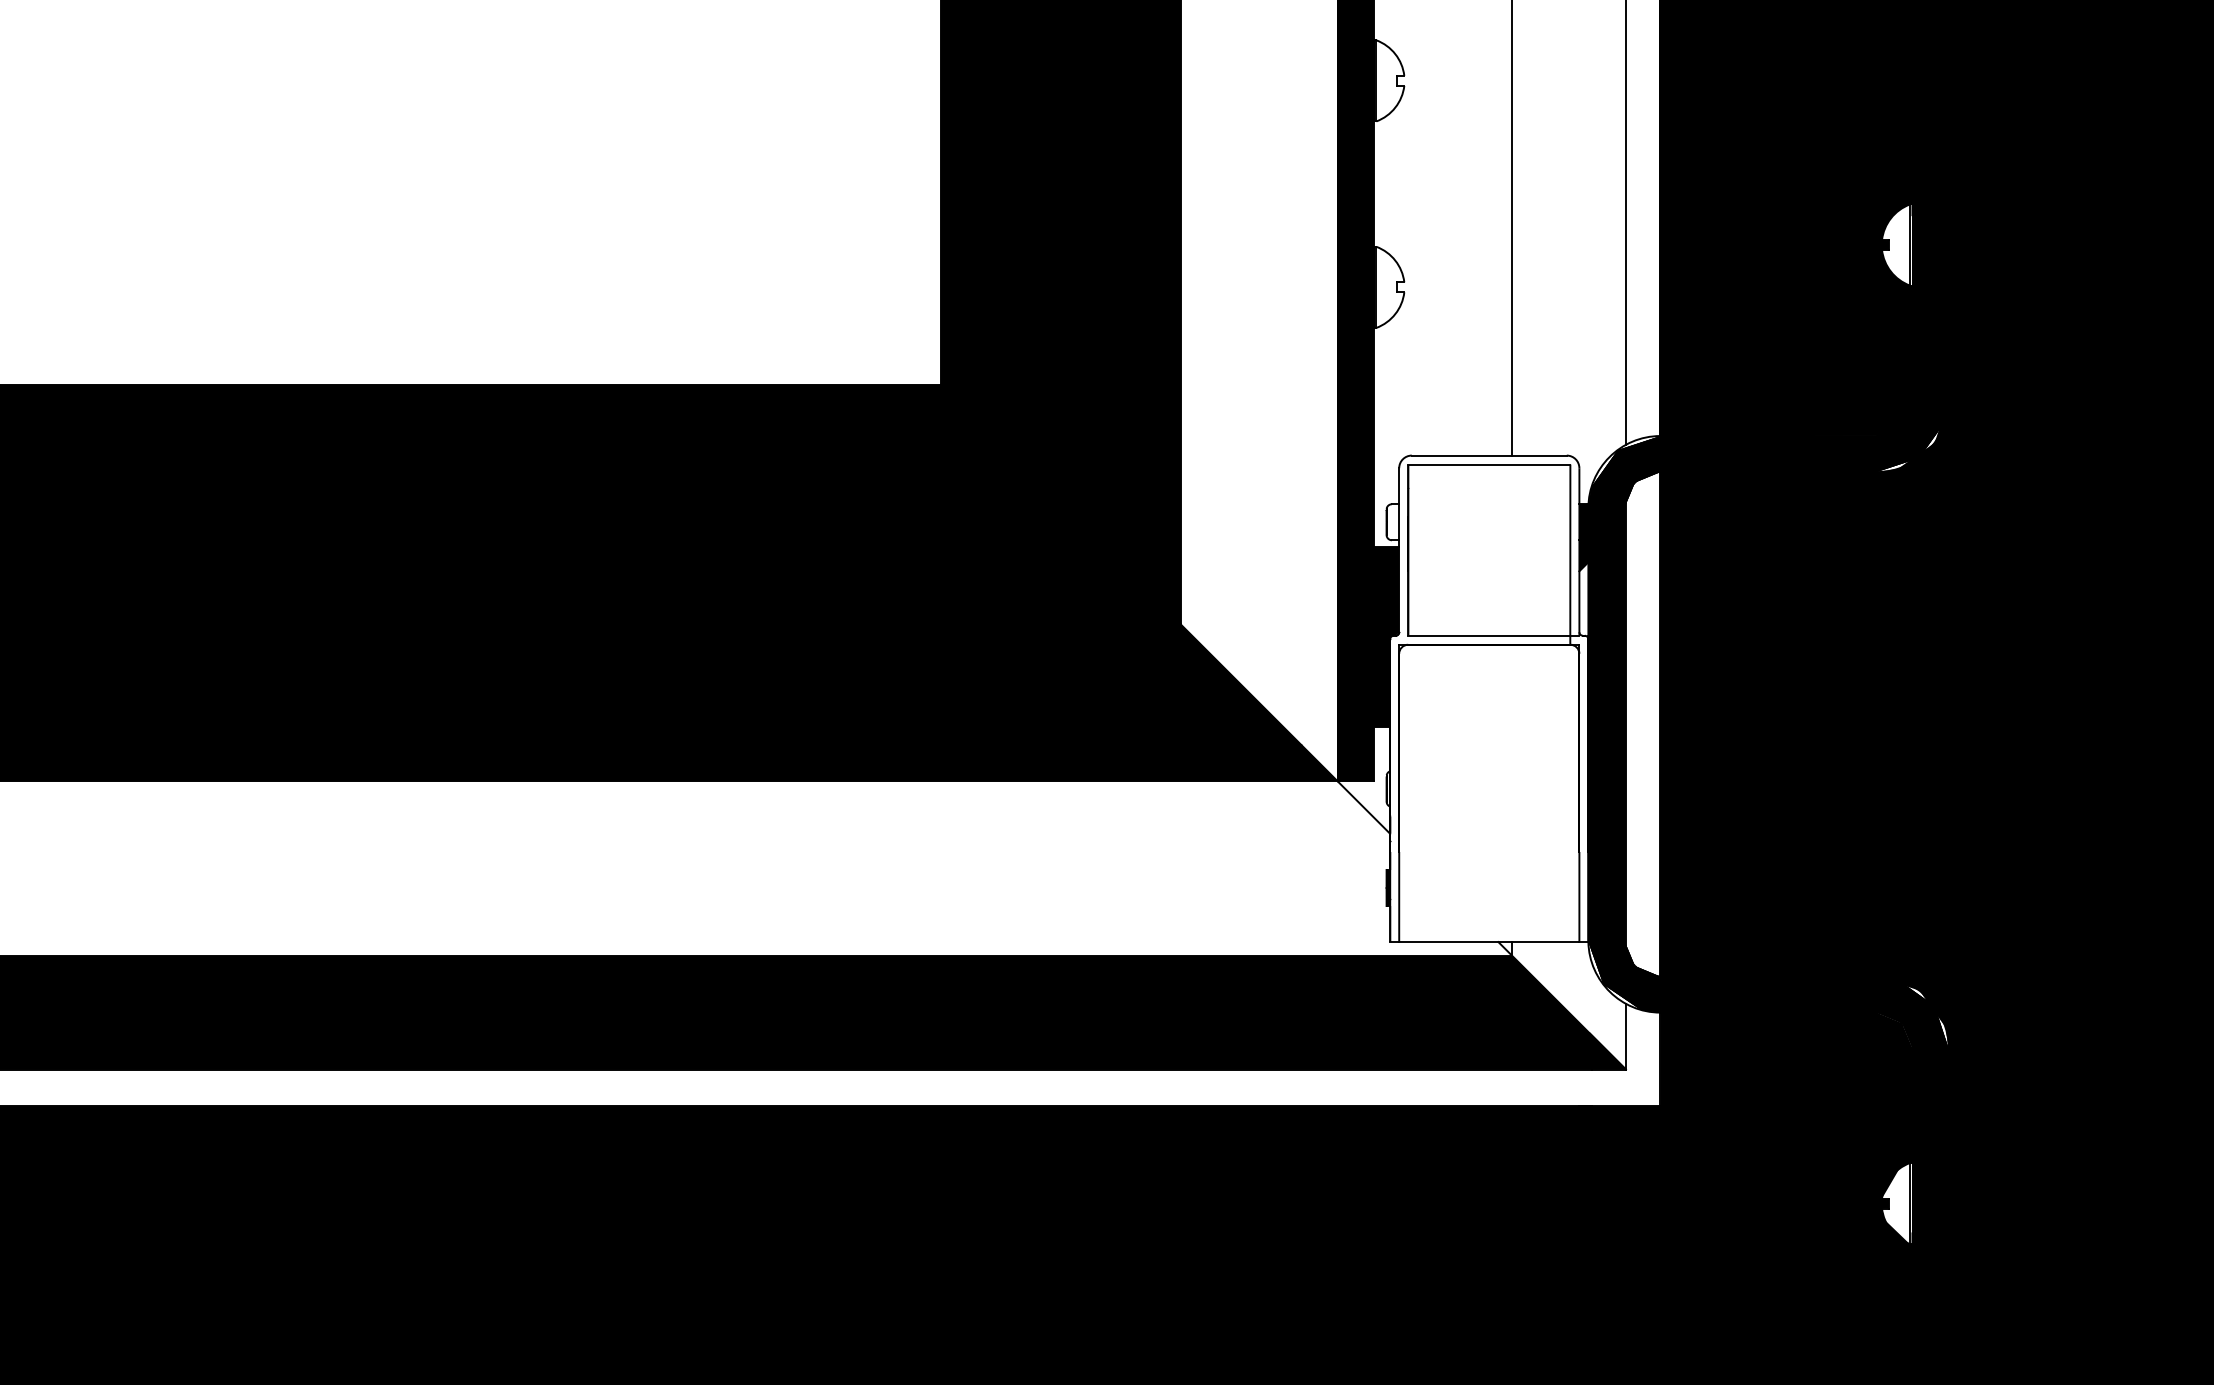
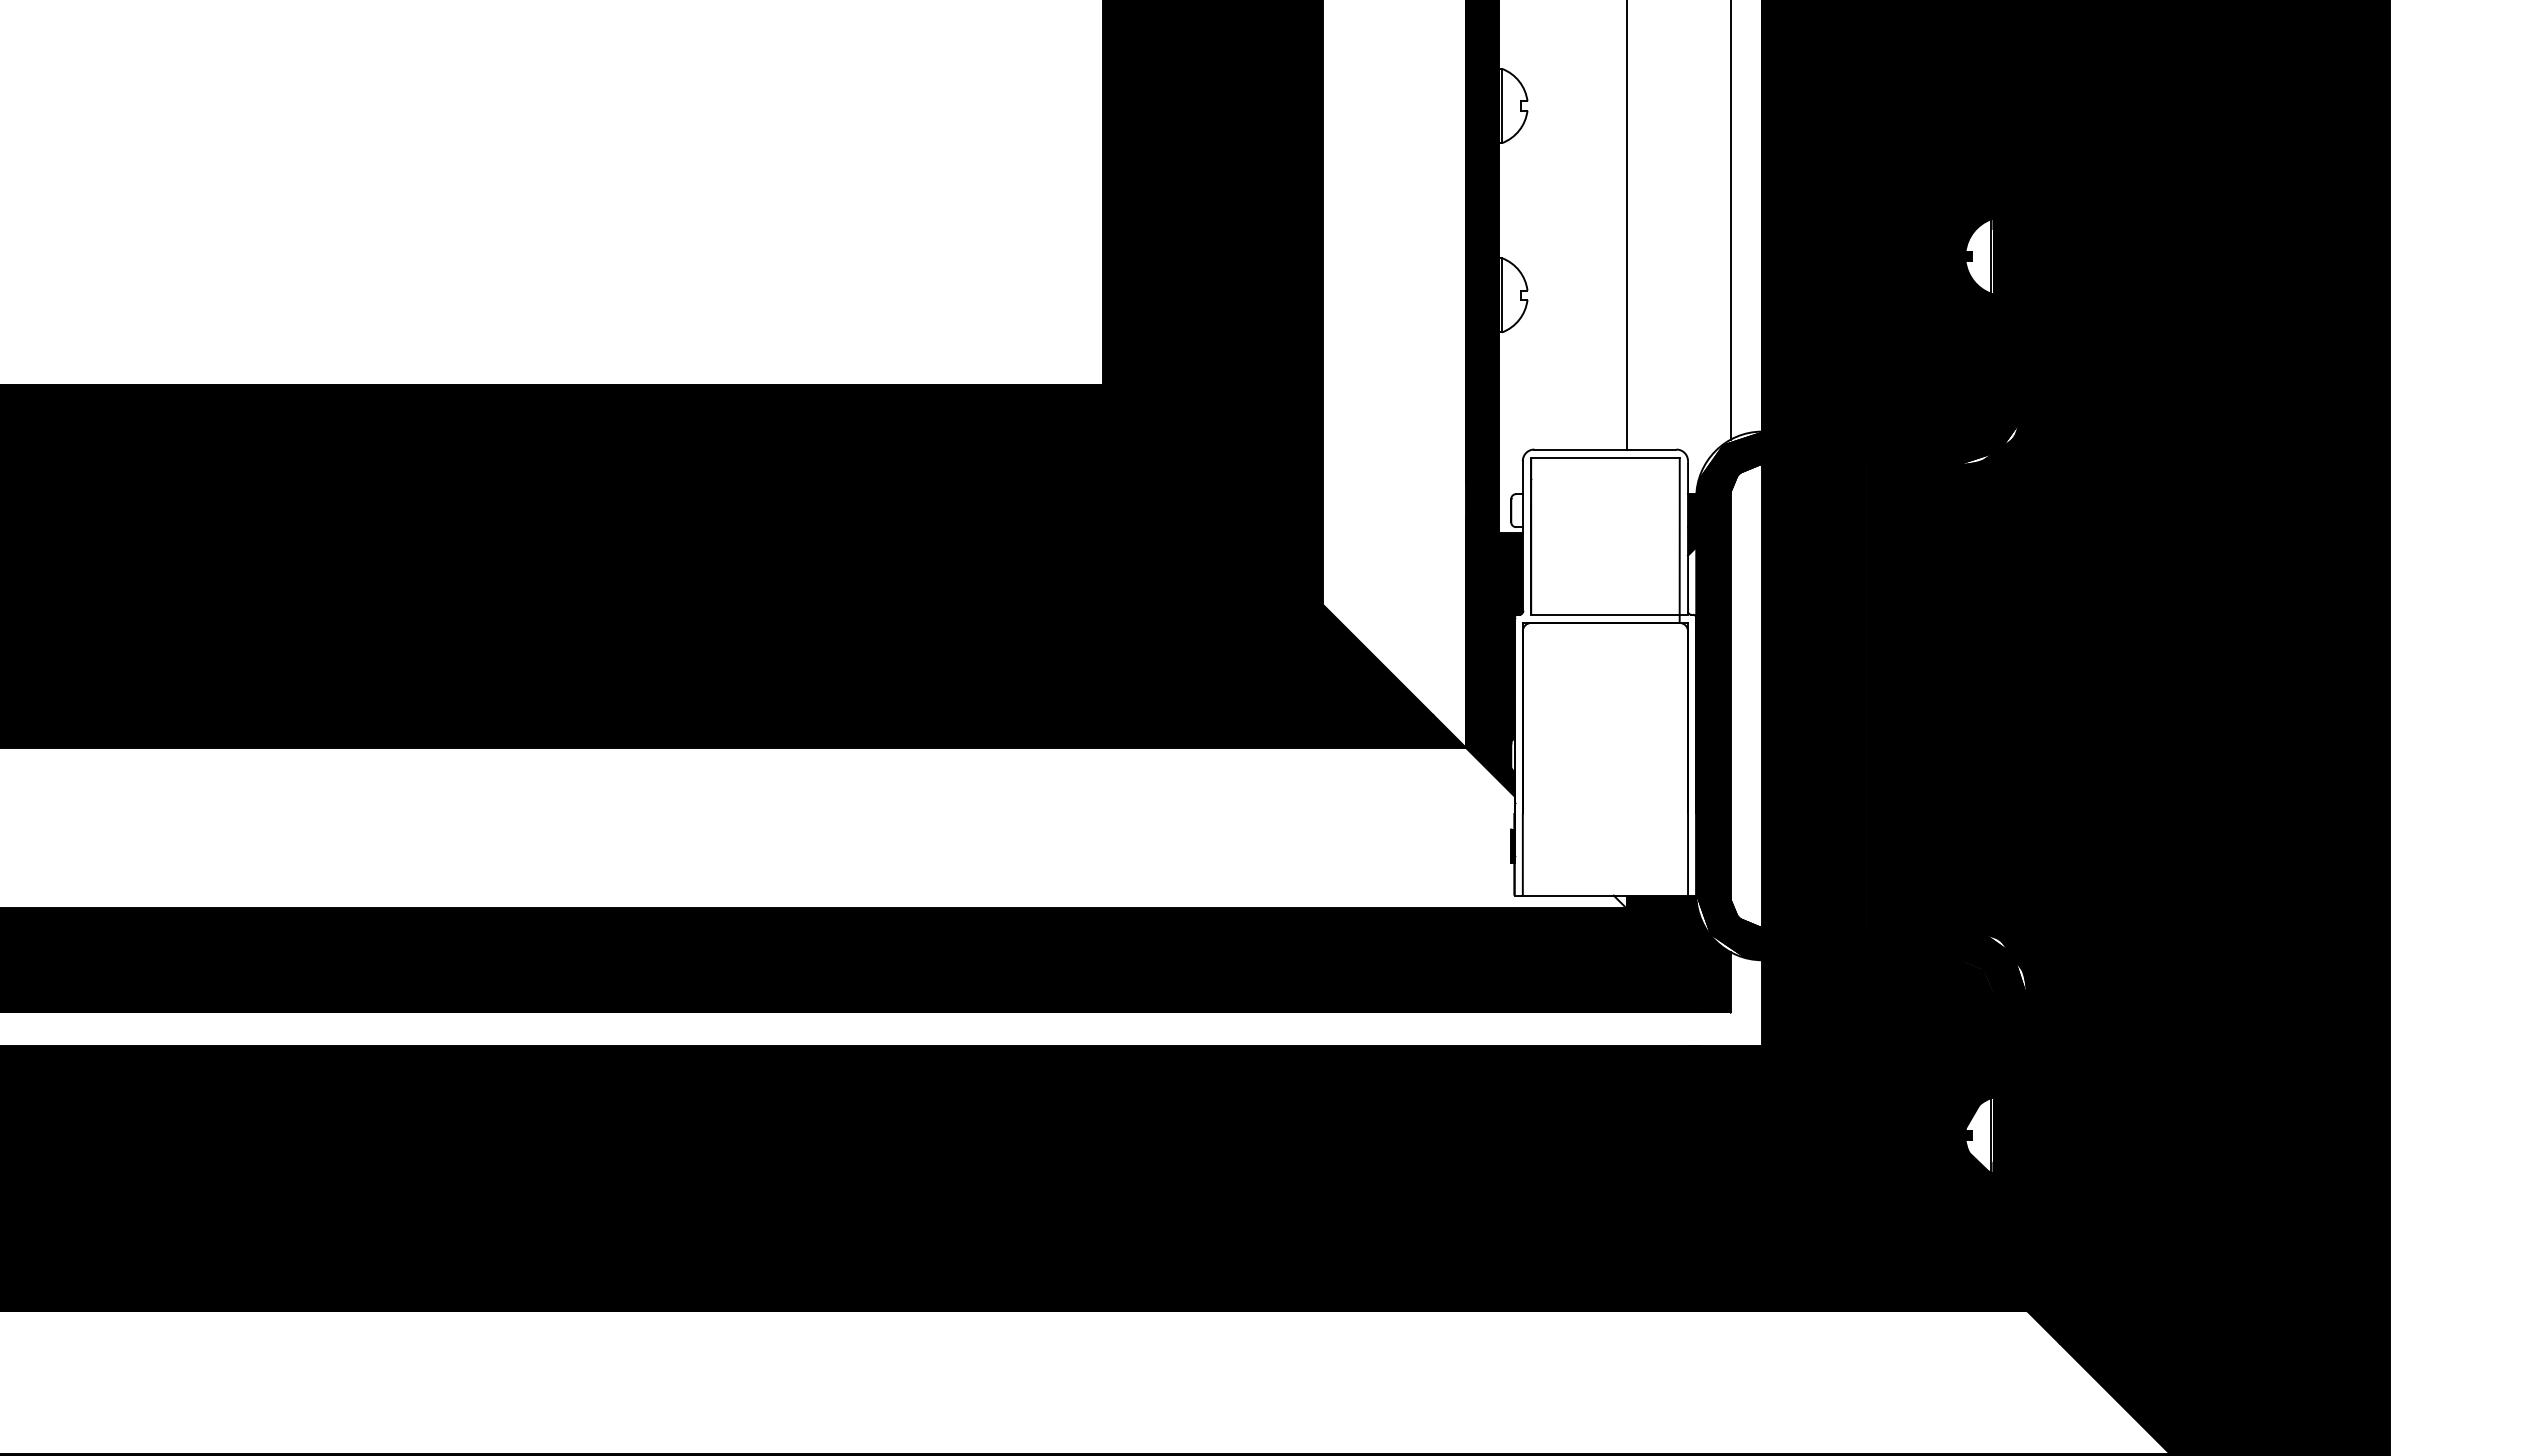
fill: (1363, 780) -> (1490, 747), added
fill: (1568, 1005) -> (1678, 953), added

